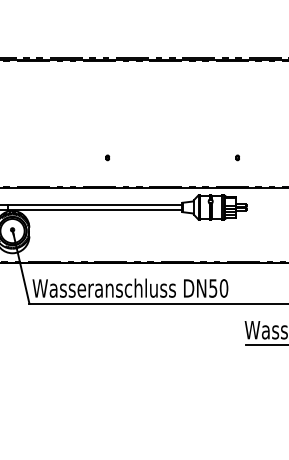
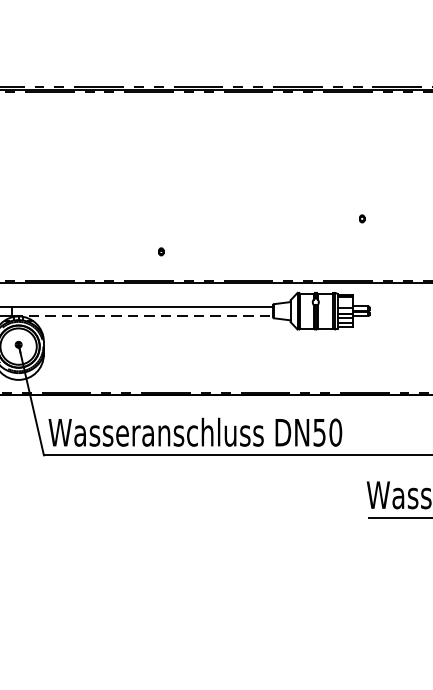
part: (107, 157) -> (161, 251), moved
part: (237, 157) -> (361, 218), moved
line: (95, 210) -> (143, 315), solid -> dashed

